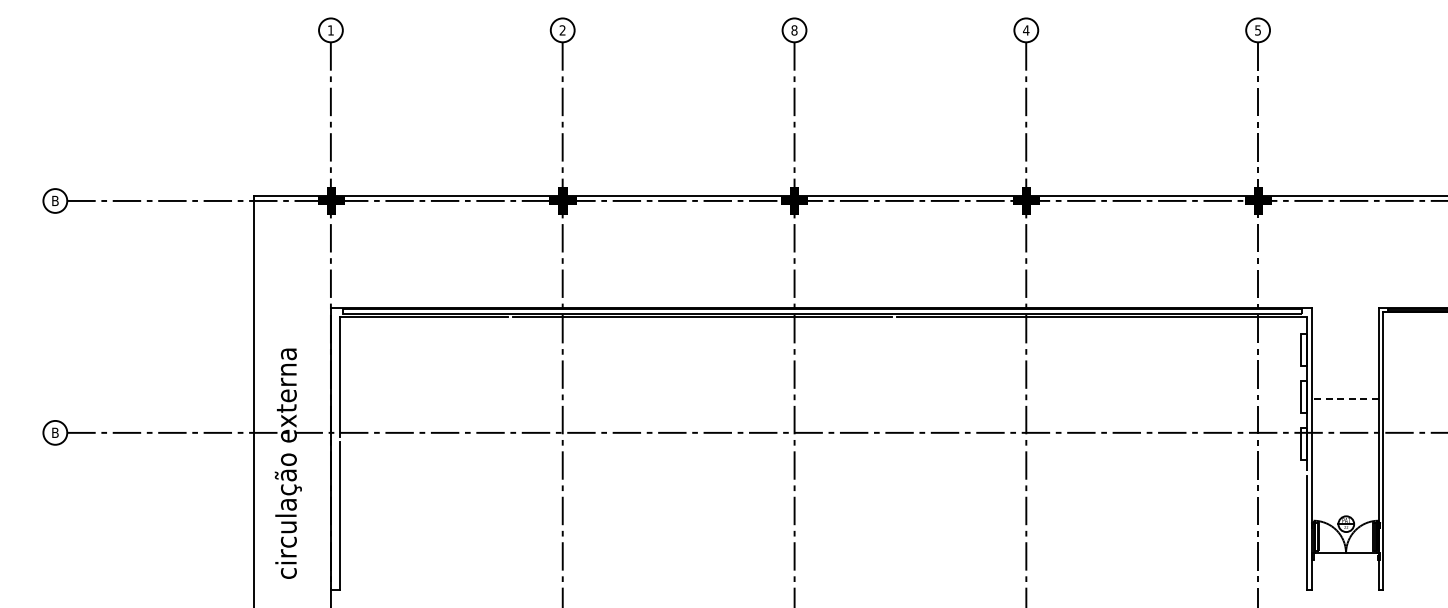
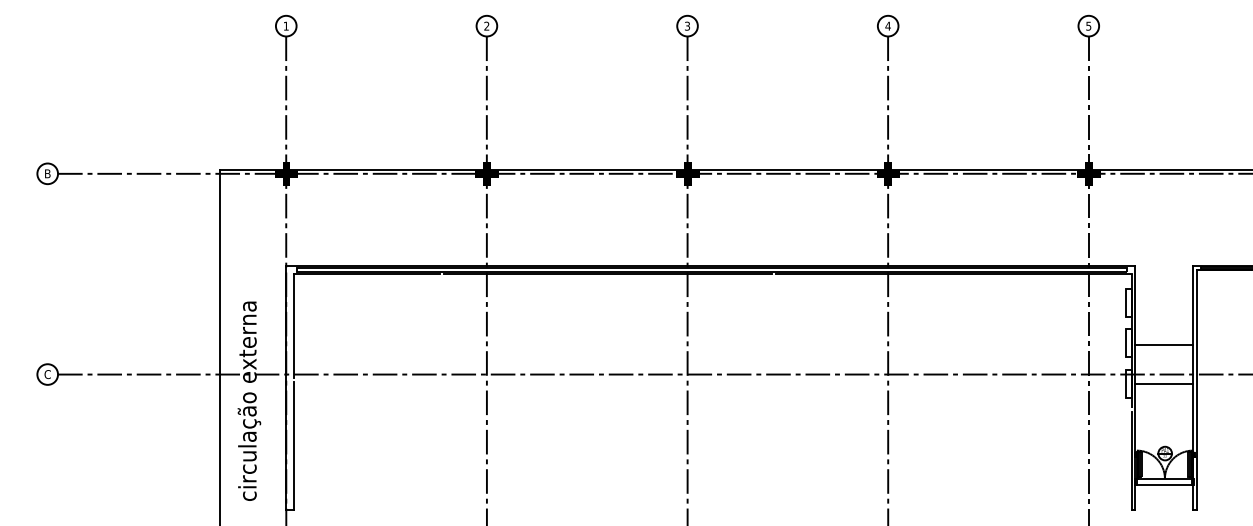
text: (794, 30) -> (687, 26), 8 -> 3
line: (1344, 398) -> (1163, 344), dashed -> solid
text: (54, 432) -> (46, 374), B -> C
line: (1344, 444) -> (1163, 384), added
line: (1345, 560) -> (1164, 485), added

